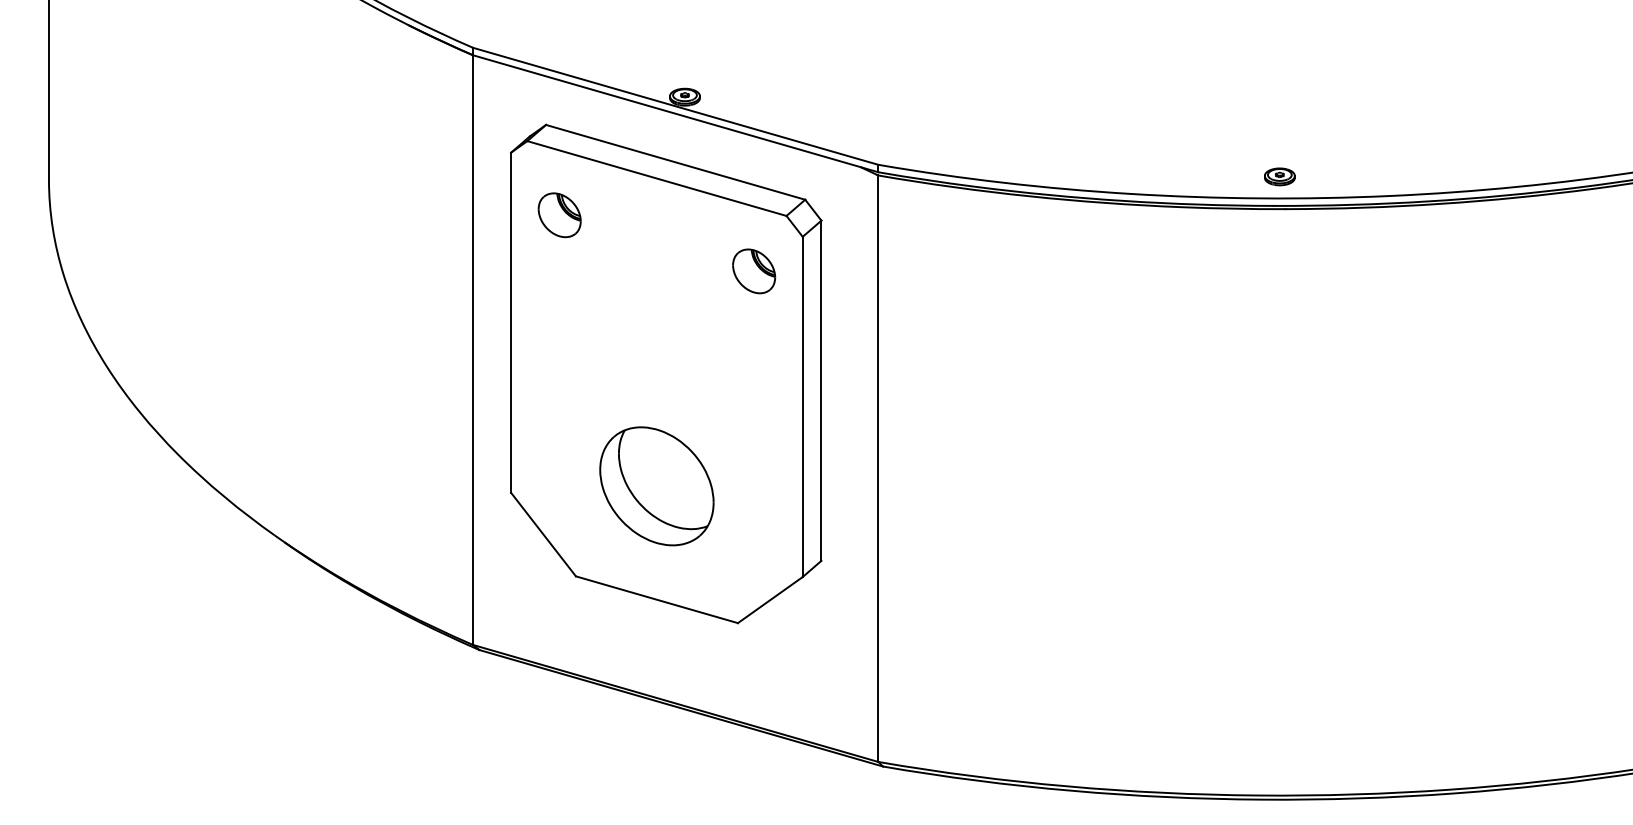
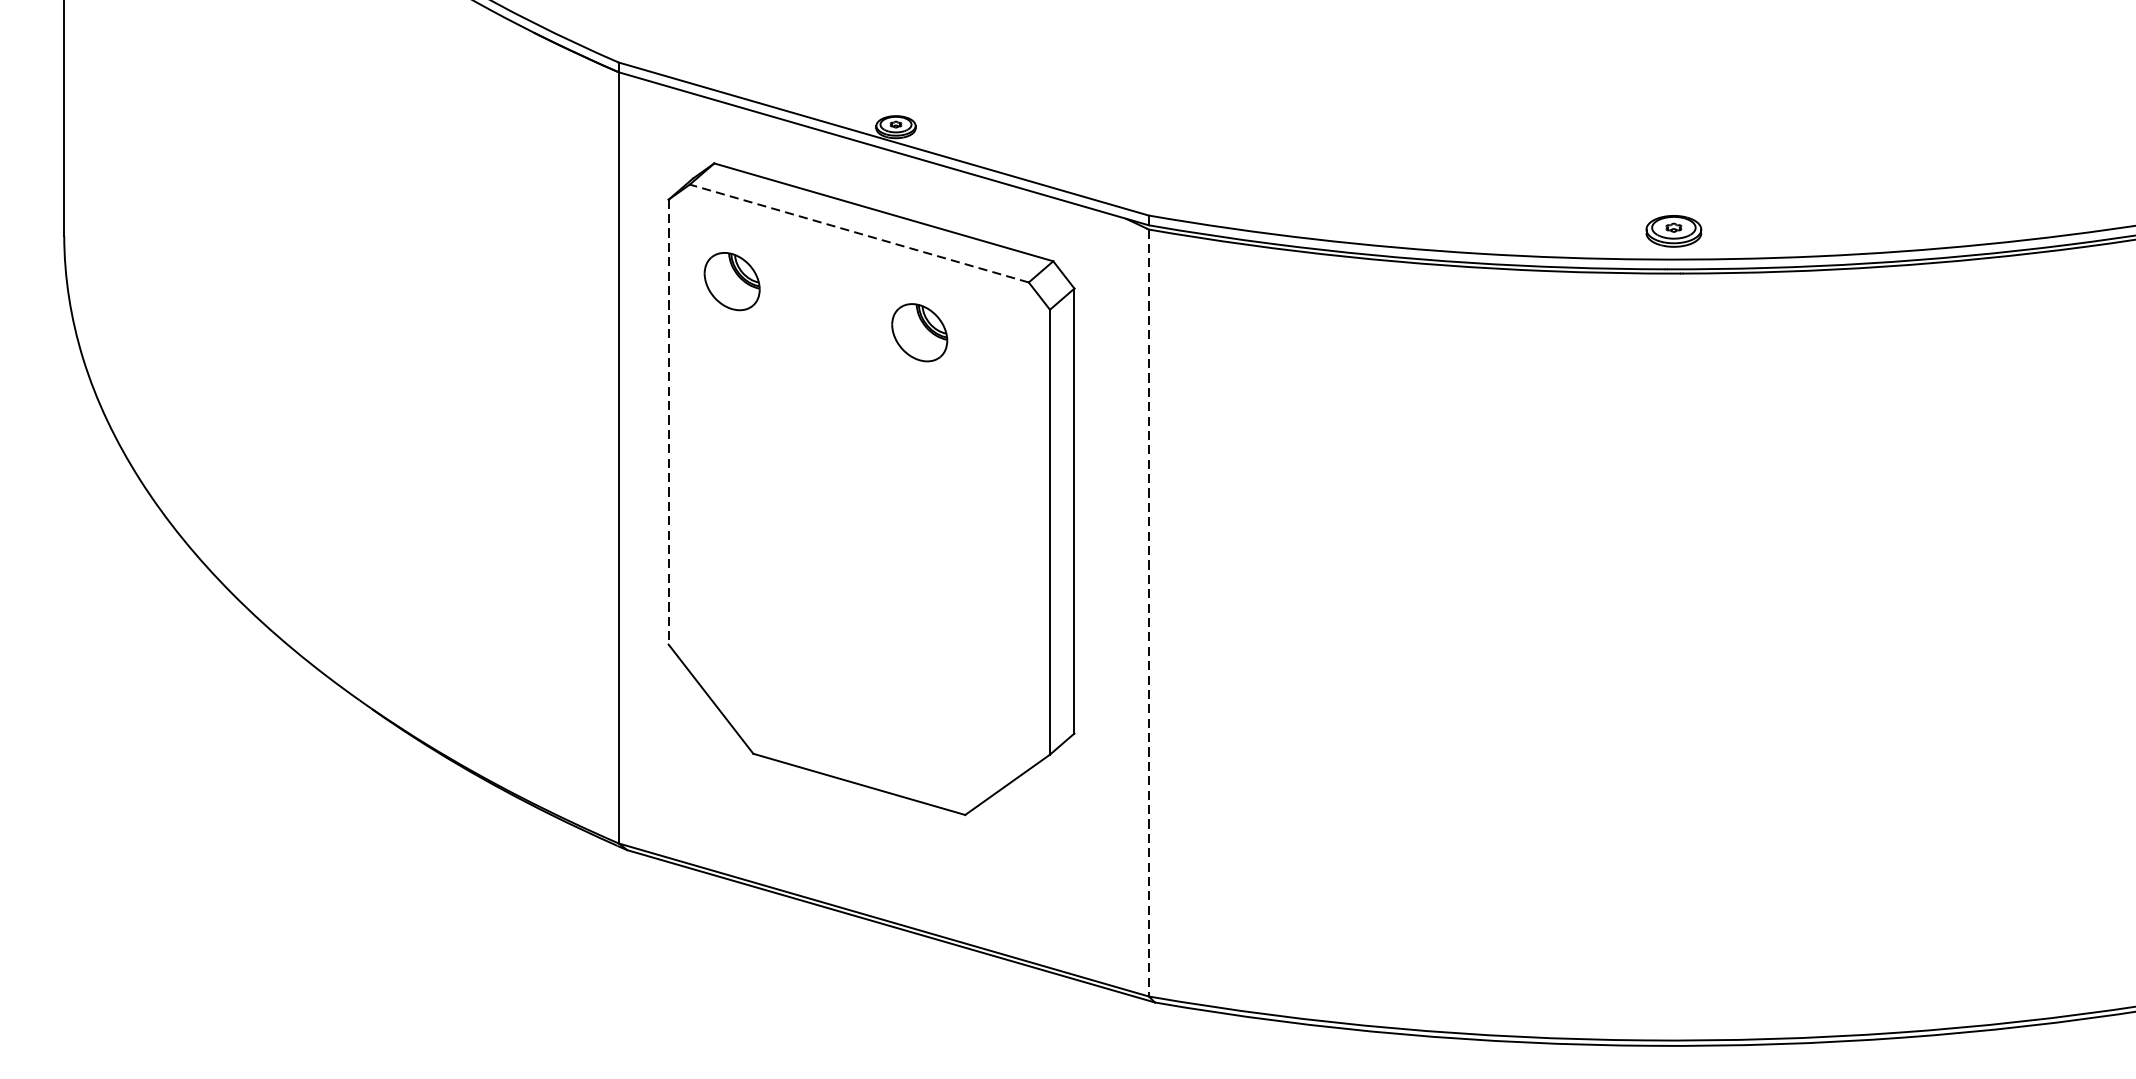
part: (1279, 176) -> (1673, 230), size x1.4
line: (656, 178) -> (858, 233), solid -> dashed
part: (754, 271) -> (920, 332), moved
line: (511, 323) -> (669, 423), solid -> dashed
line: (878, 469) -> (1149, 614), solid -> dashed
part: (656, 486) -> (858, 636), removed

